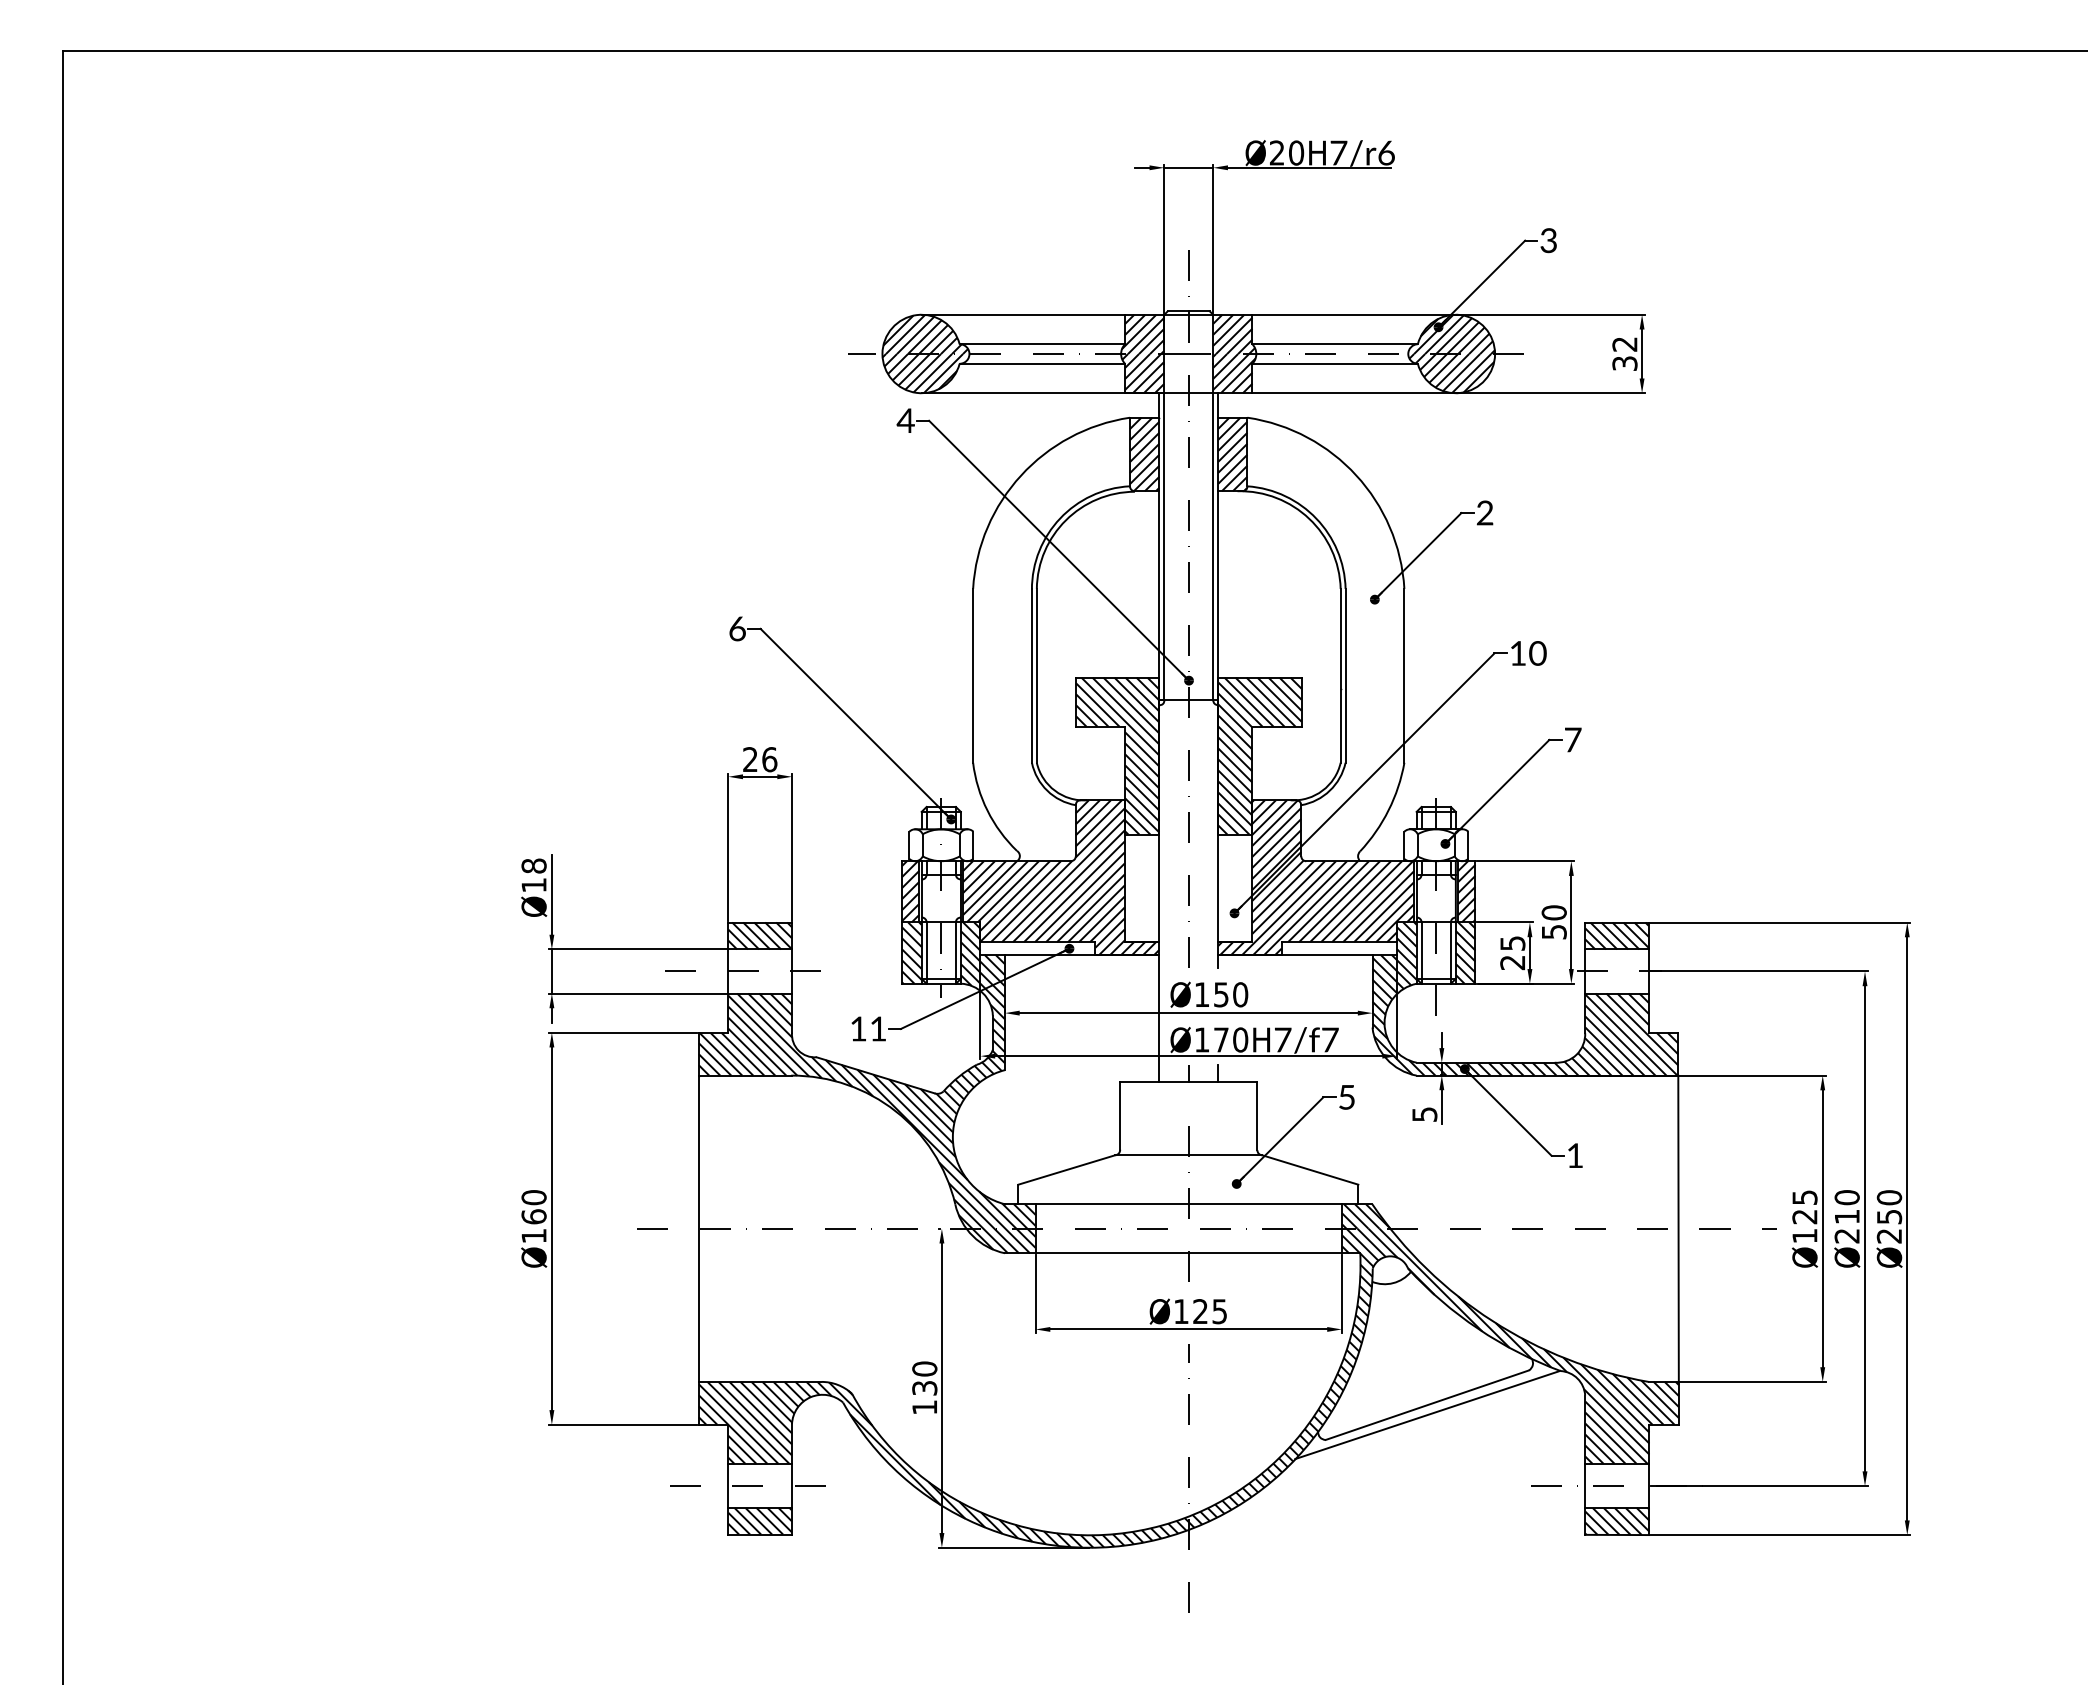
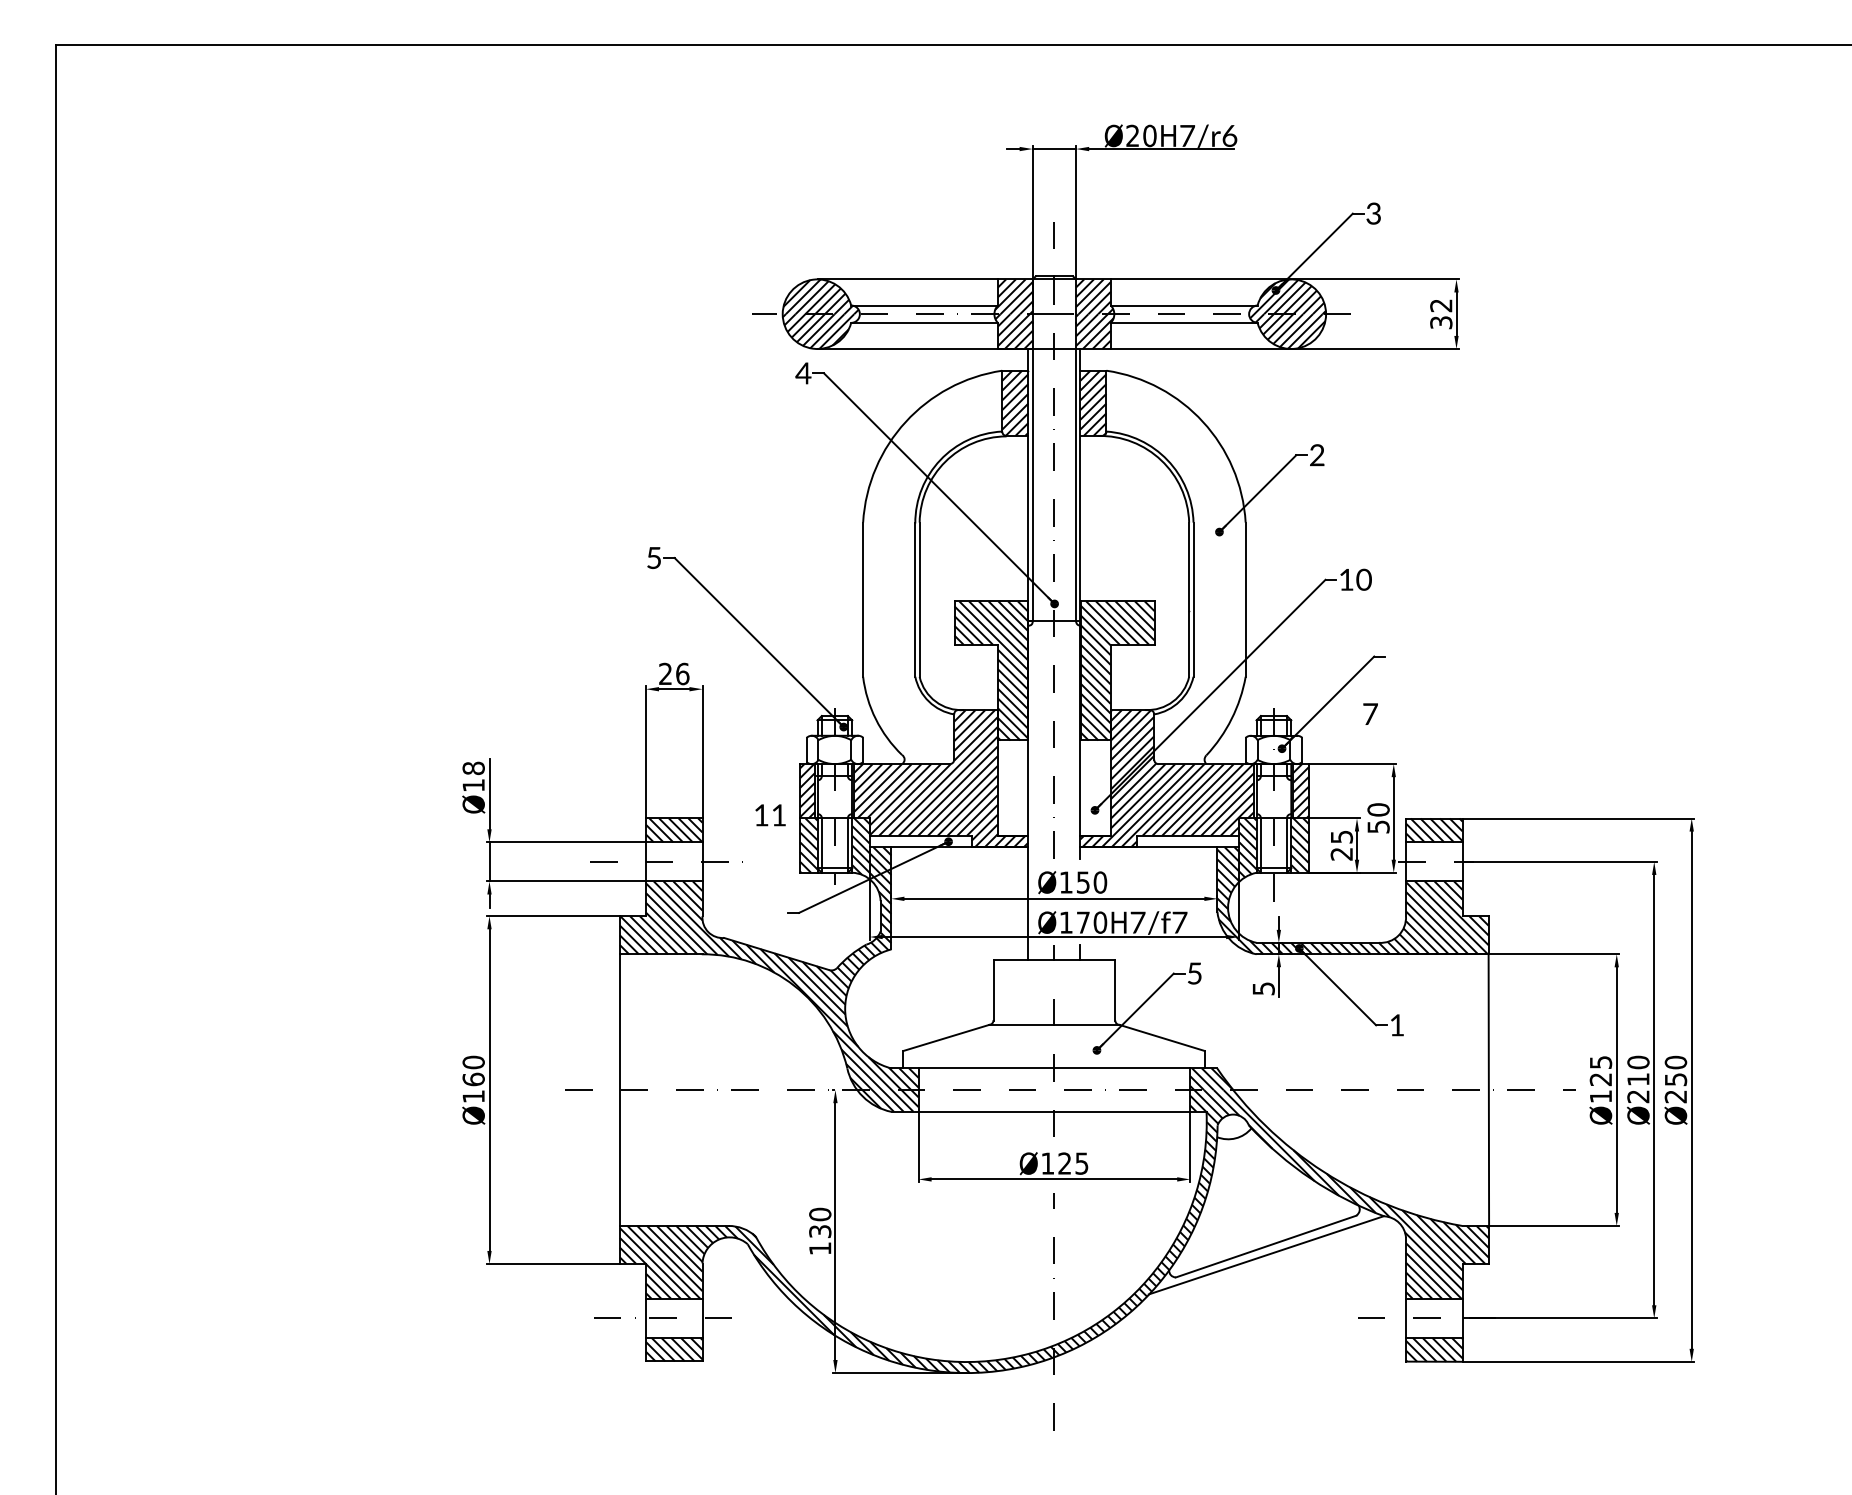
text: (737, 628) -> (654, 557), 6 -> 5
text: (1573, 739) -> (1370, 713), moved
text: (868, 1028) -> (770, 814), moved

